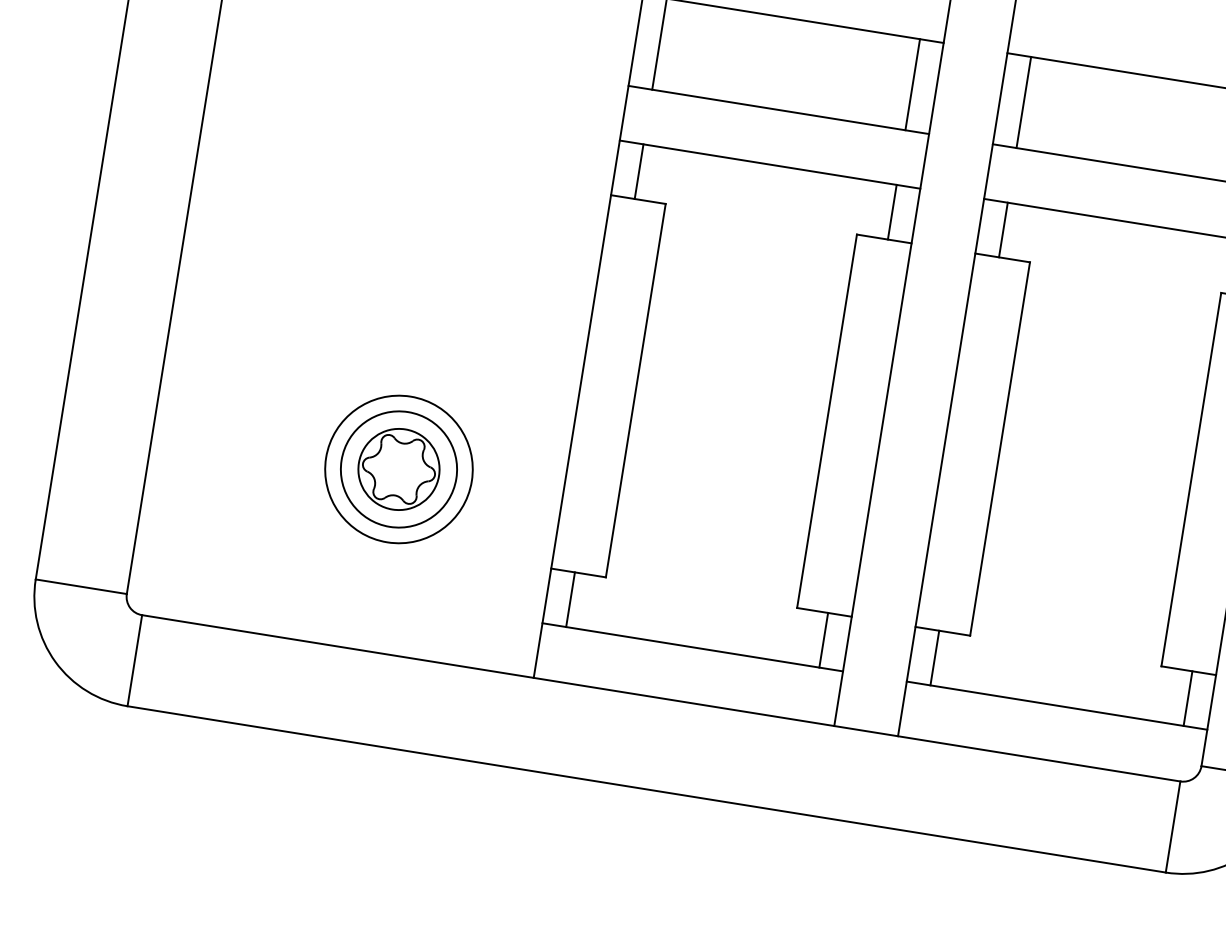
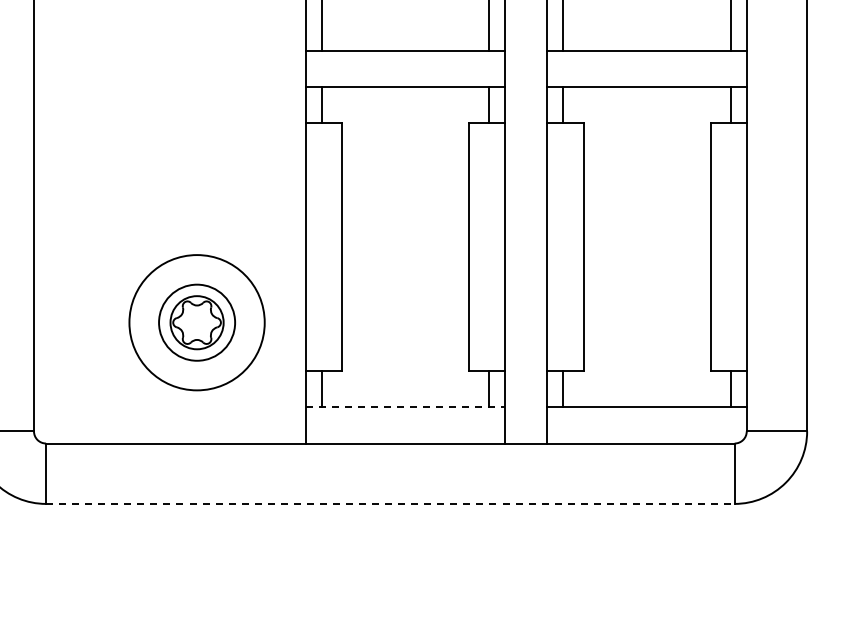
circle: (398, 469) -> (196, 322), size x1.4
line: (692, 647) -> (405, 407), solid -> dashed
line: (646, 788) -> (390, 503), solid -> dashed

